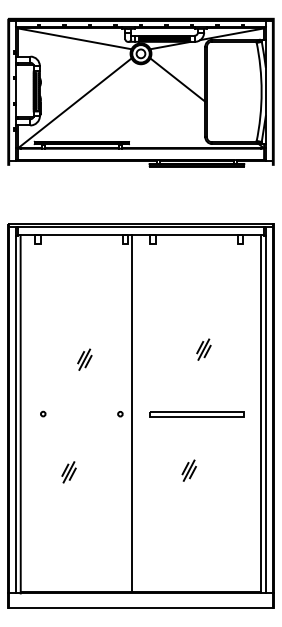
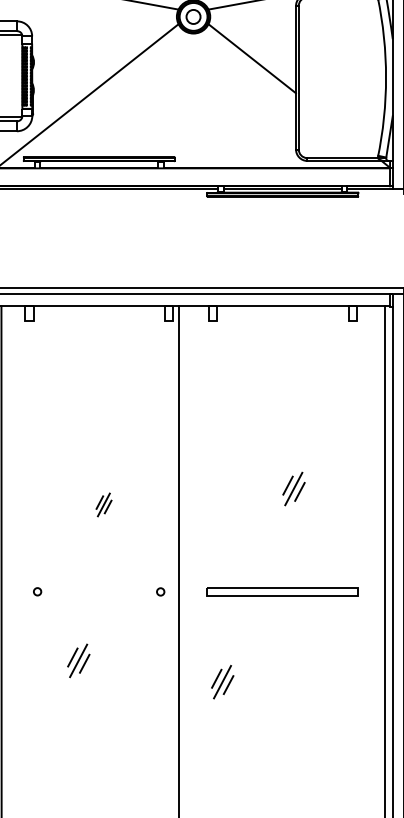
part: (84, 359) -> (103, 504), size x0.7
part: (188, 470) -> (221, 681), moved
part: (68, 472) -> (77, 661), moved

